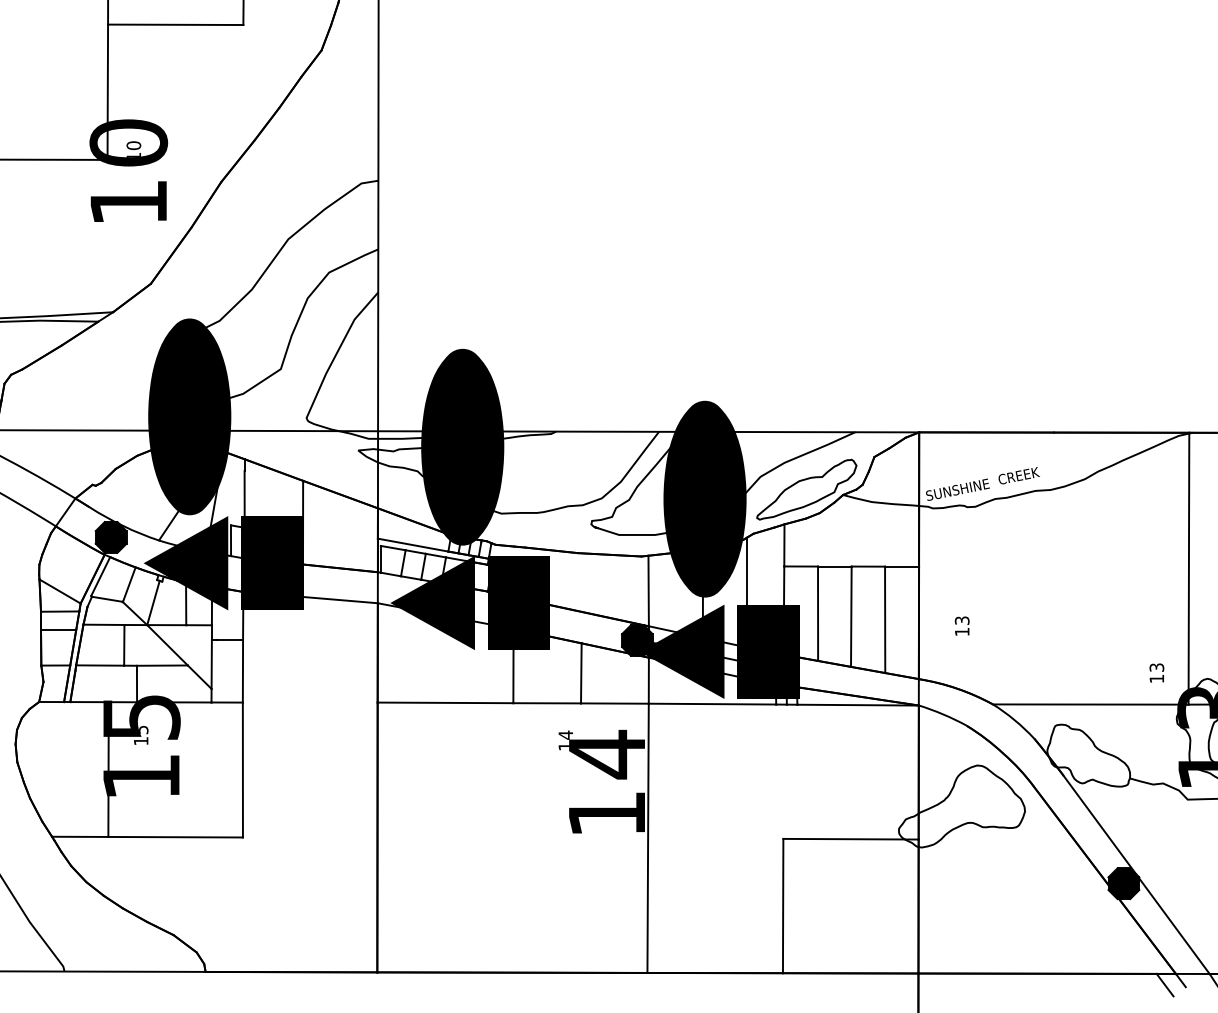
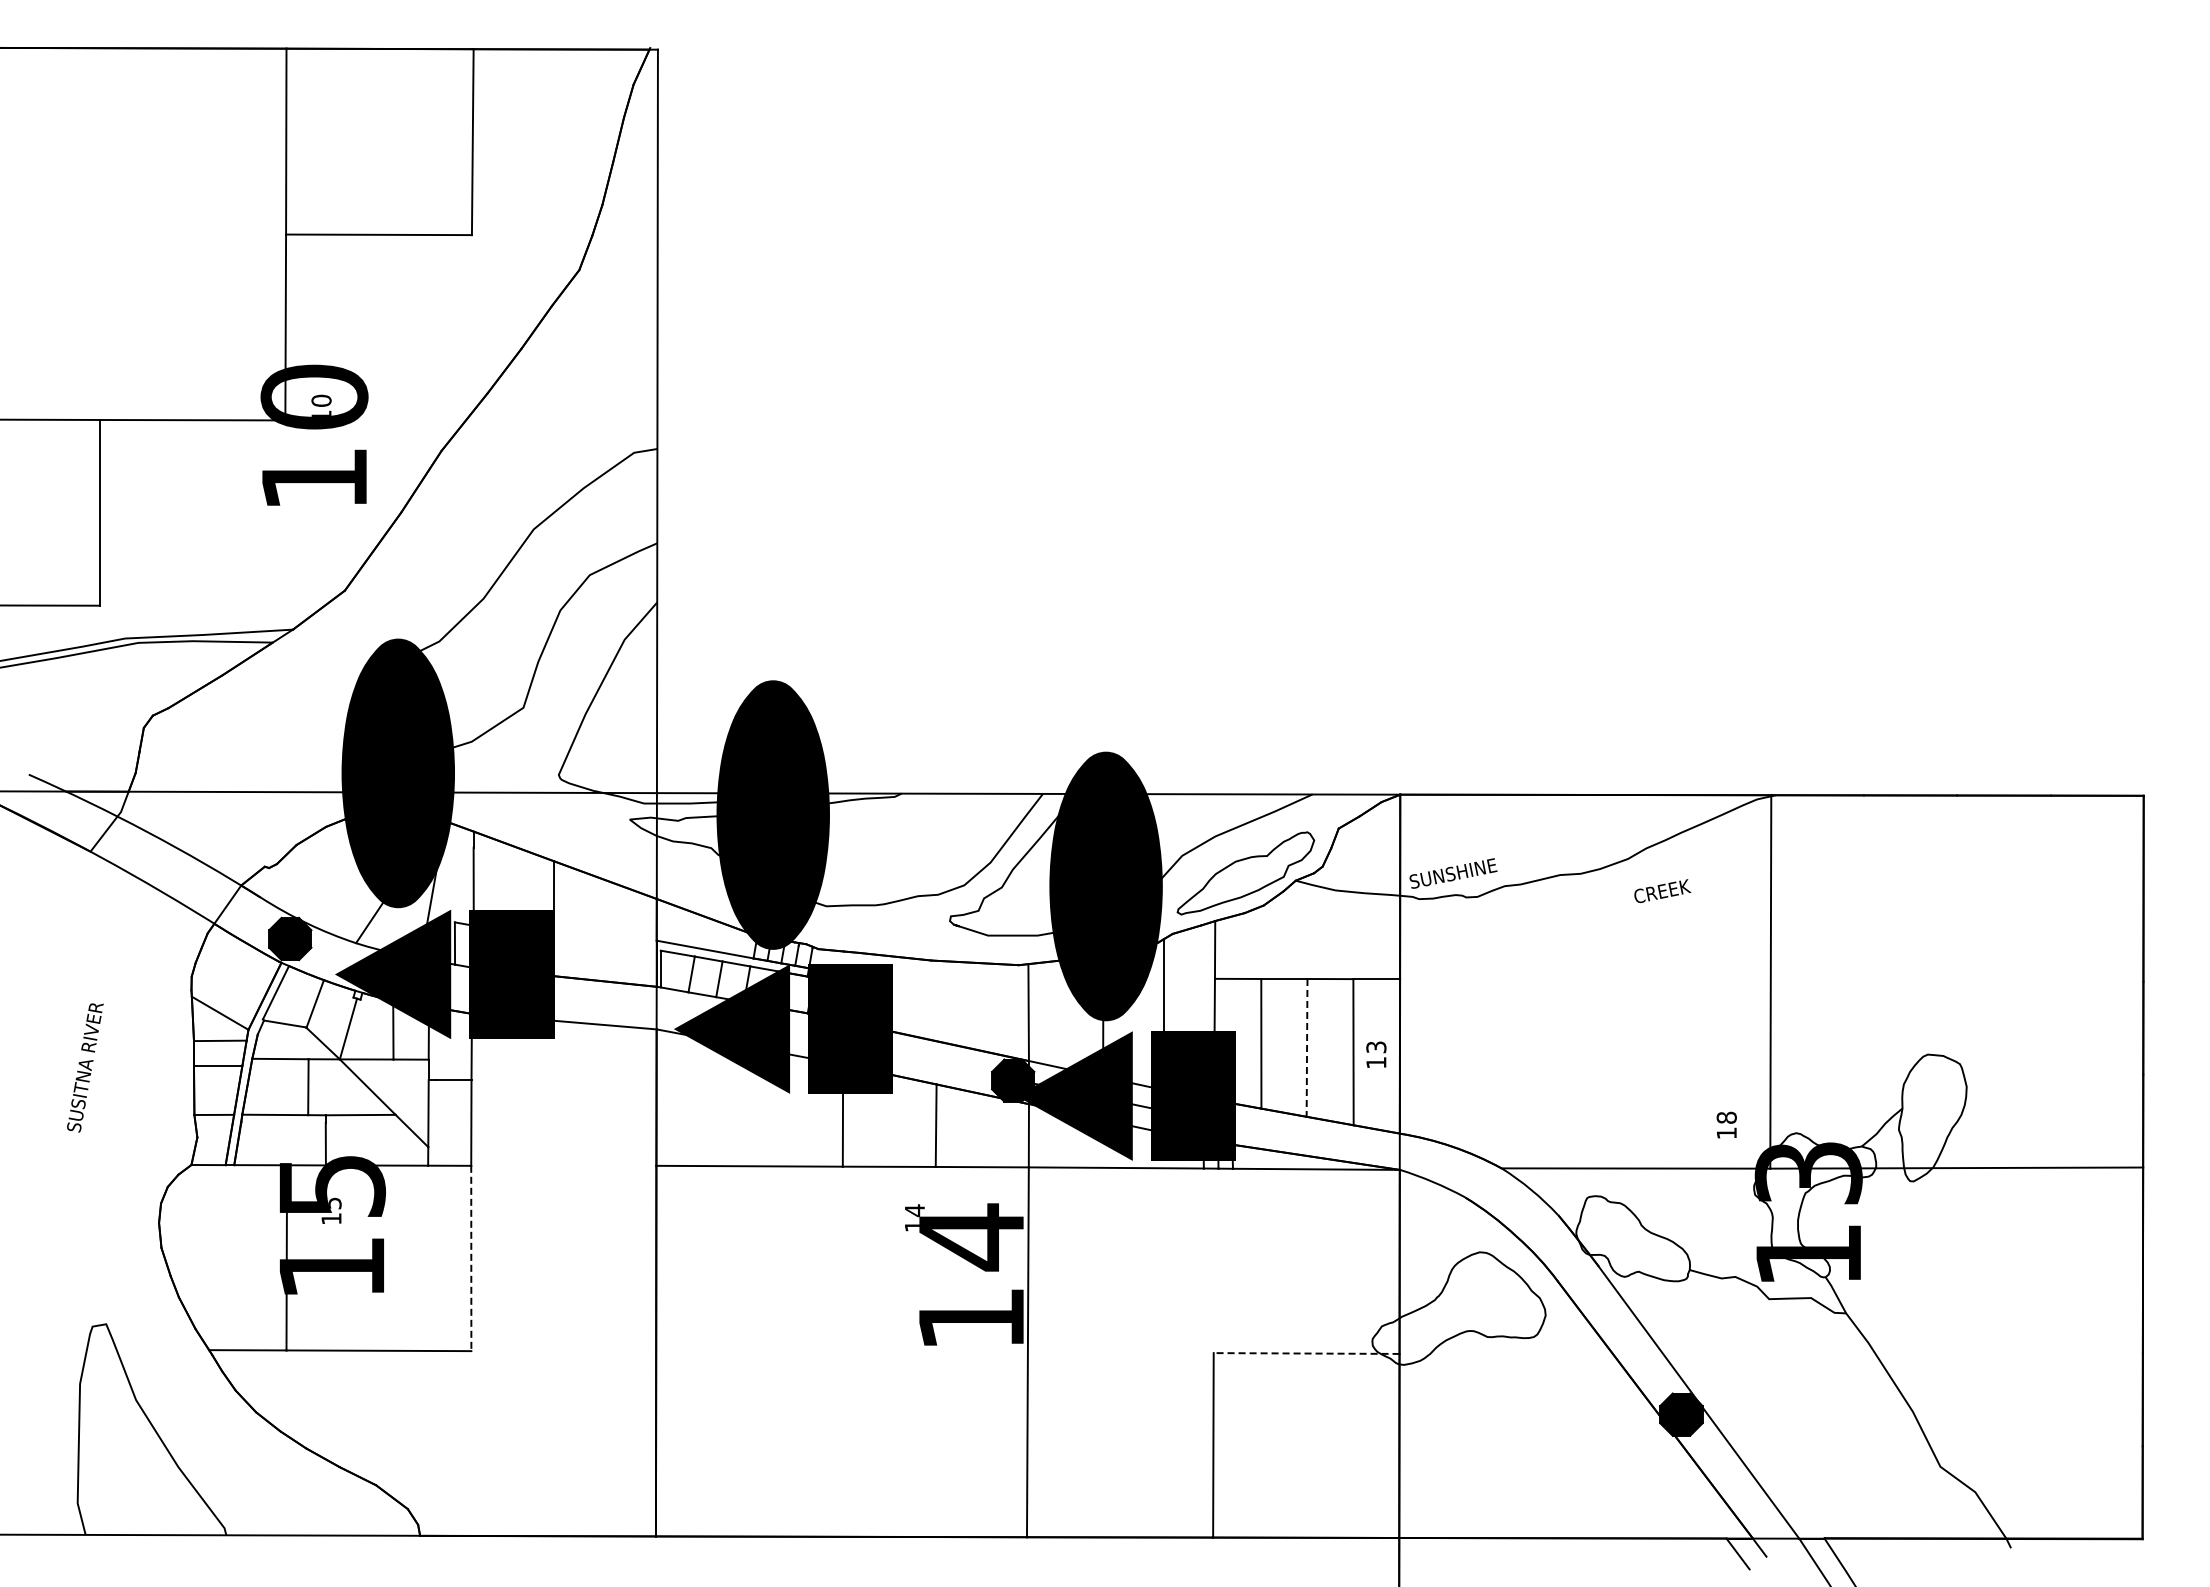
text: (1019, 475) -> (1662, 891), moved
line: (851, 616) -> (1307, 1047), solid -> dashed
text: (962, 625) -> (1376, 1054), moved
text: (1156, 667) -> (1726, 1117), 13 -> 18
line: (243, 770) -> (471, 1258), solid -> dashed
line: (850, 839) -> (1306, 1353), solid -> dashed

